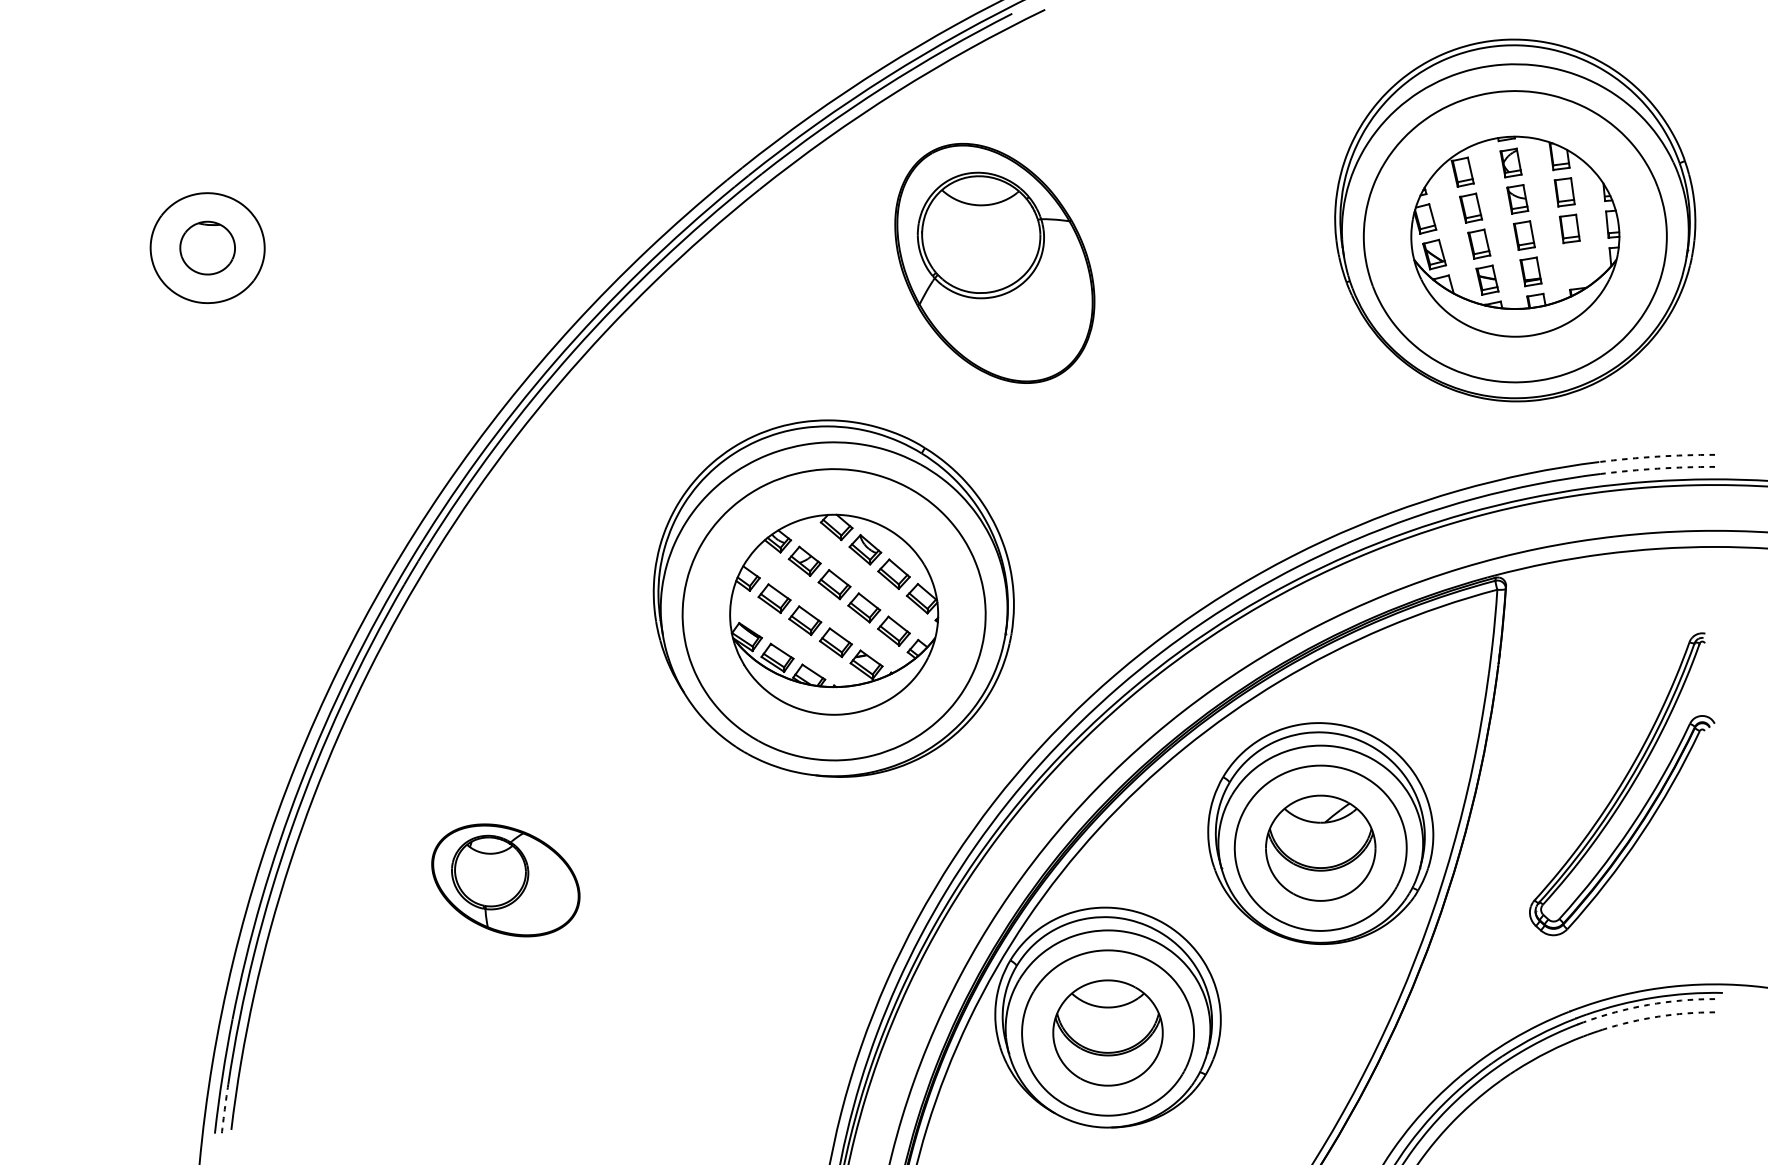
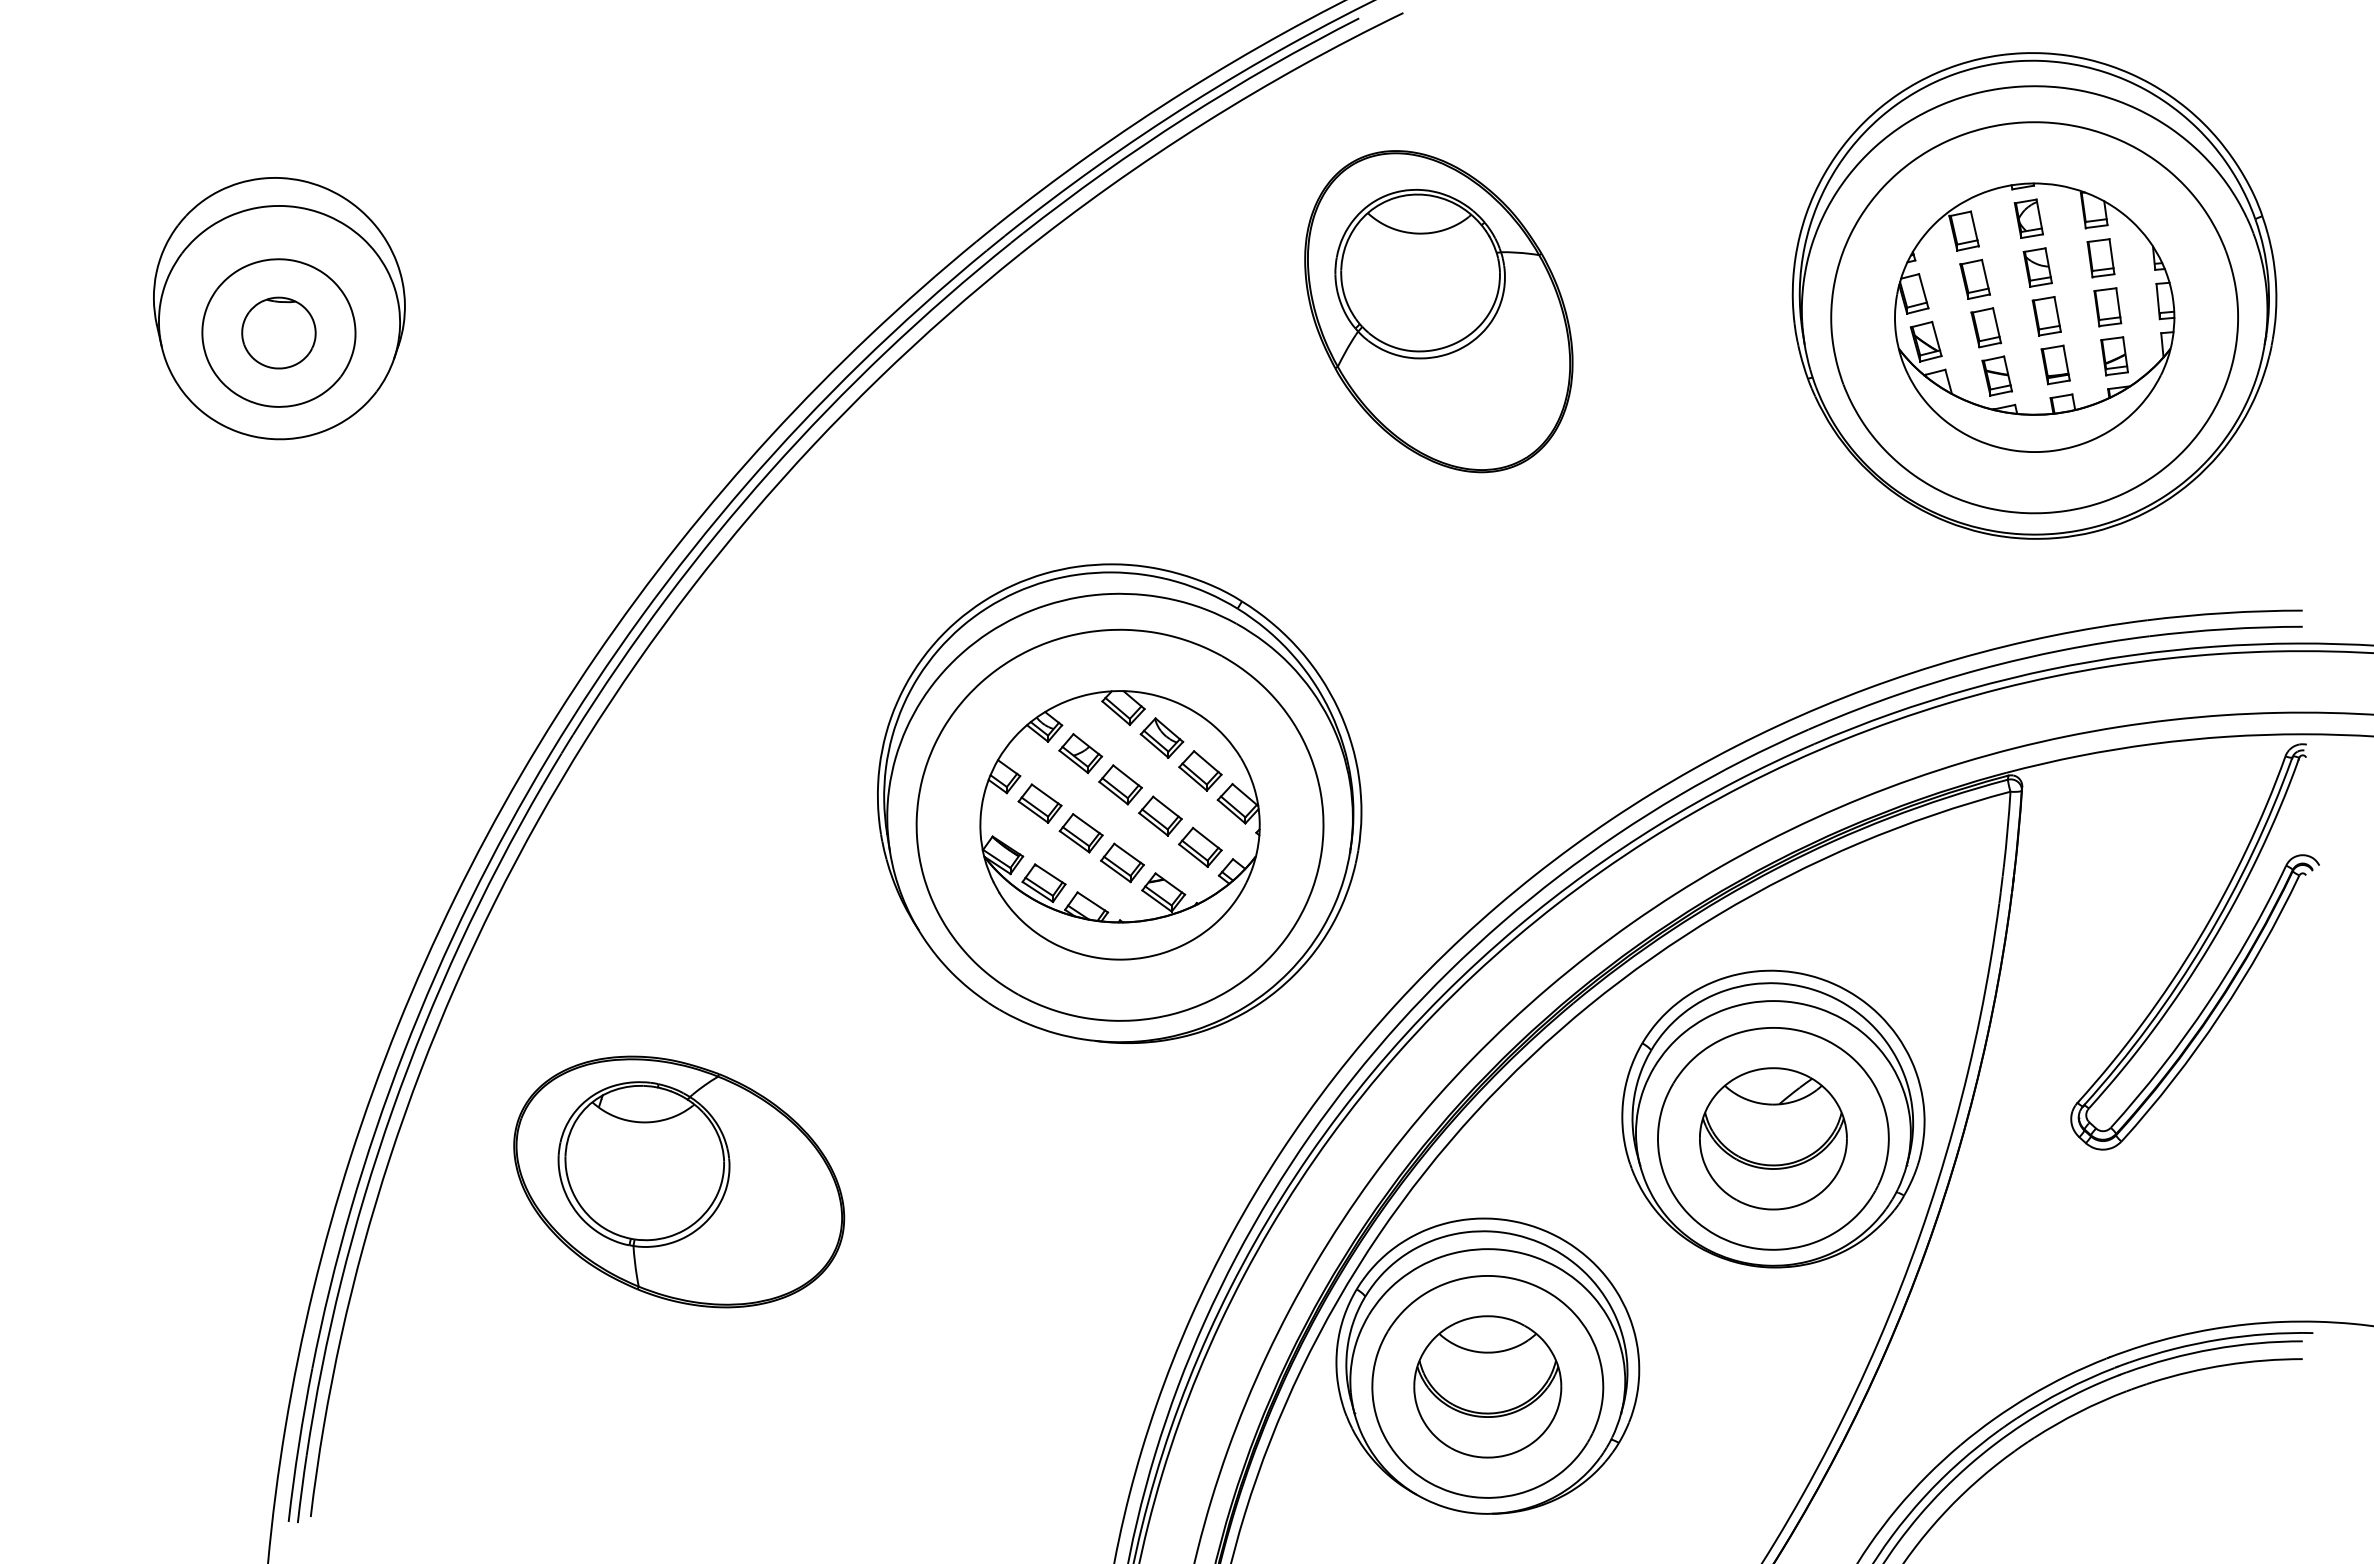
part: (208, 229) -> (279, 308), added
part: (994, 263) -> (1438, 311), moved
part: (1574, 265) -> (2114, 356), added
arc: (1656, 457) -> (2224, 613), dashed -> solid
arc: (1657, 468) -> (2225, 629), dashed -> solid
part: (1621, 783) -> (2194, 946), moved
part: (506, 880) -> (679, 1181), size x1.67
arc: (1648, 1005) -> (2213, 1349), dashed -> solid
arc: (1658, 1016) -> (2226, 1364), dashed -> solid
arc: (224, 1109) -> (301, 1489), dashed -> solid

